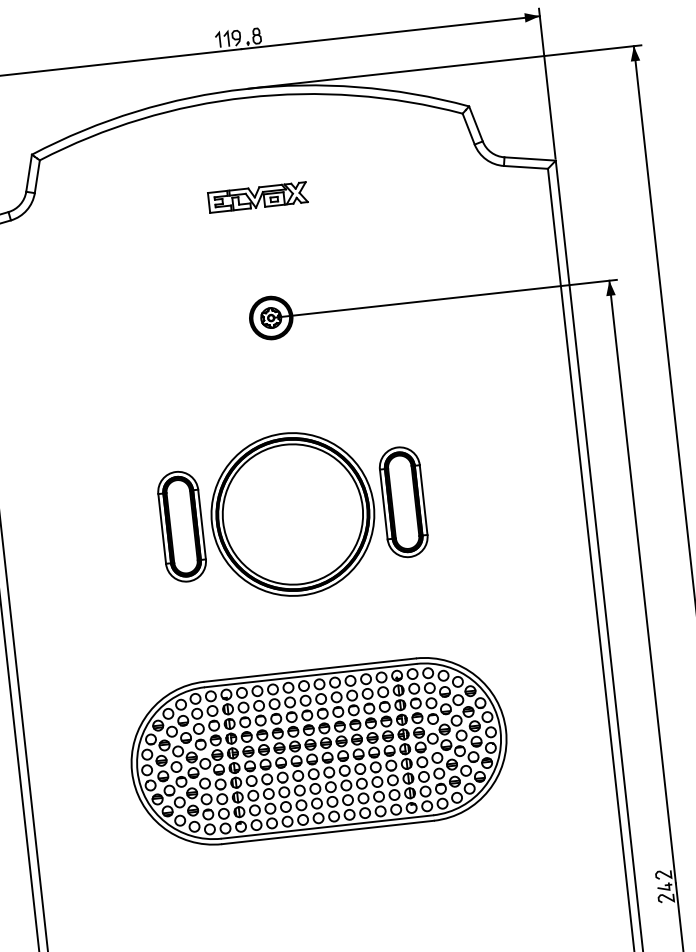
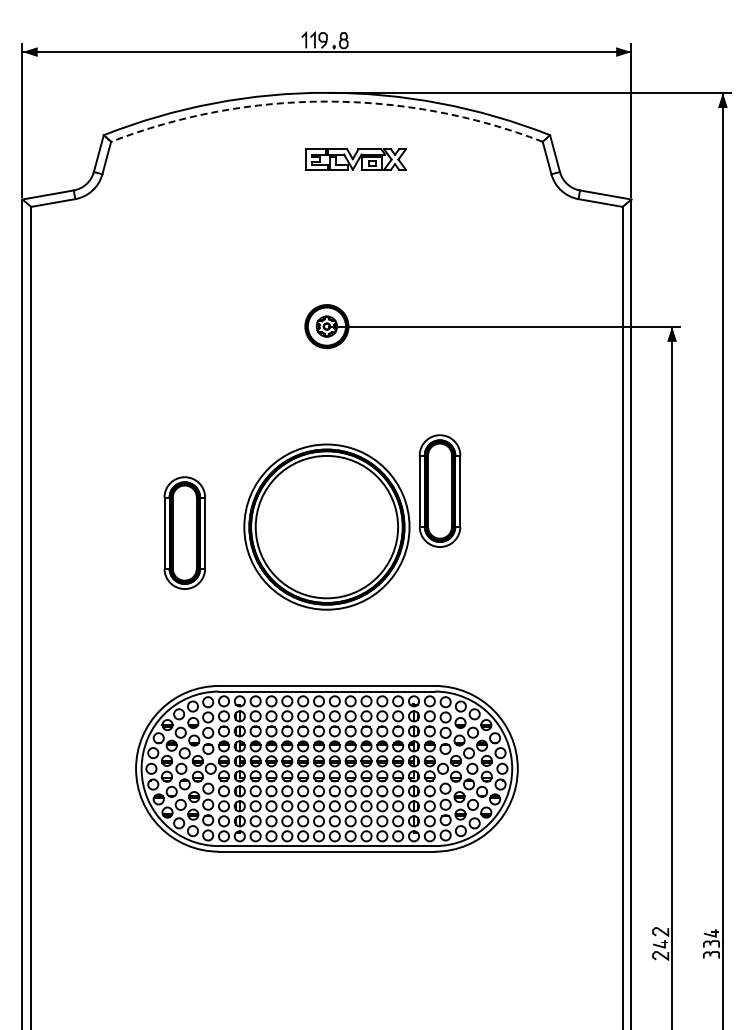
arc: (246, 97) -> (326, 101), solid -> dashed
part: (257, 197) -> (355, 159), moved
part: (403, 501) -> (439, 490), moved
part: (181, 526) -> (184, 532), moved

